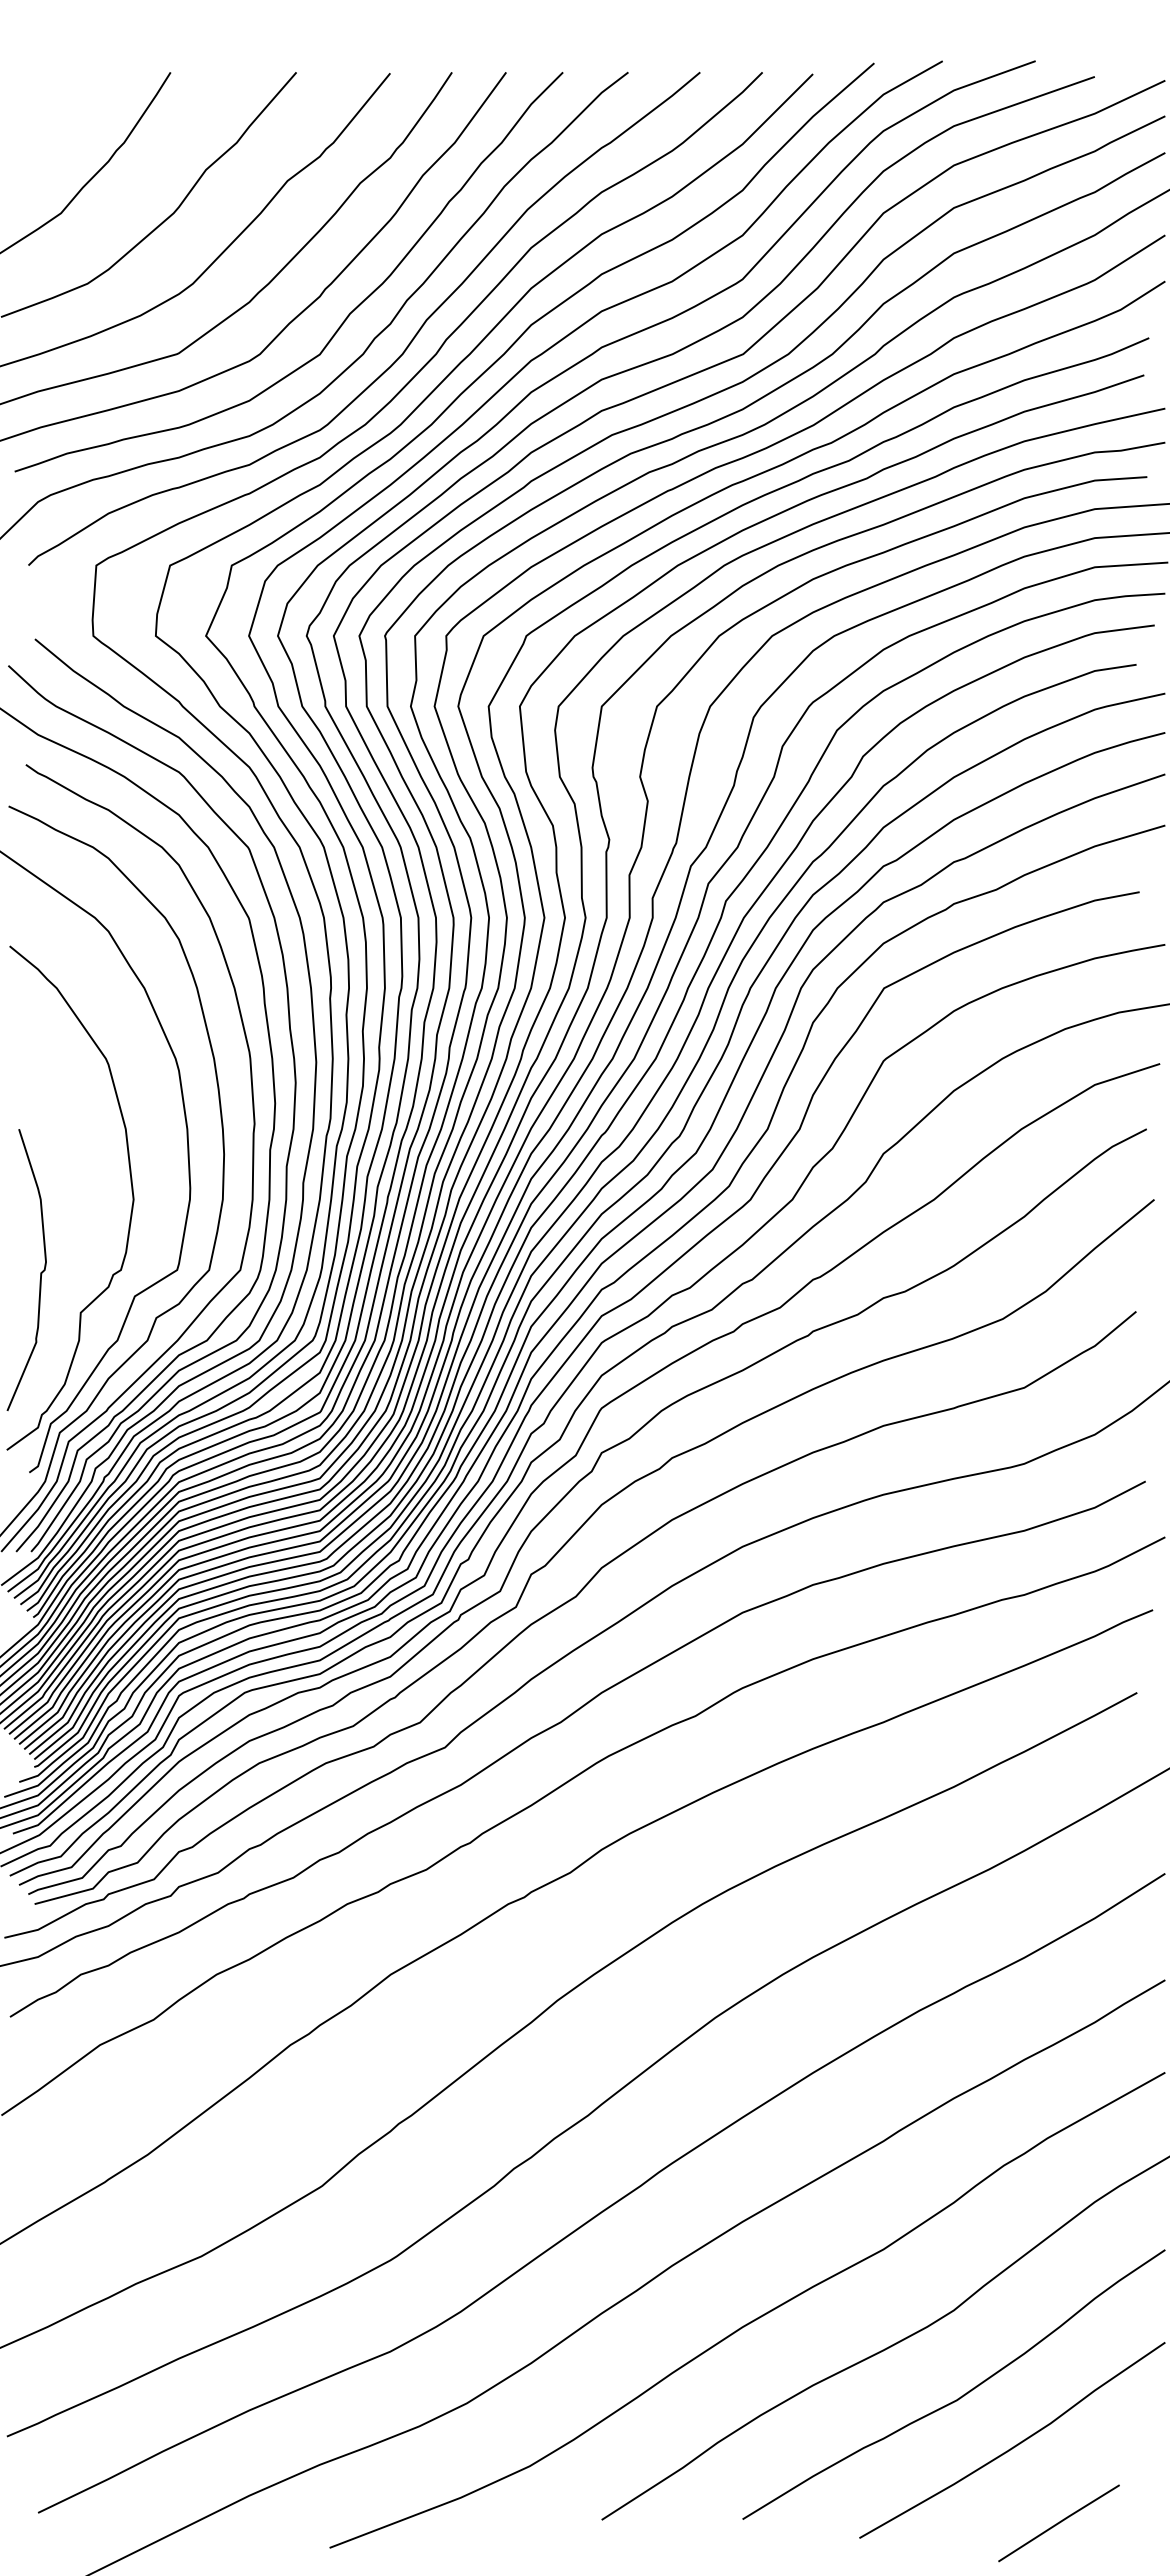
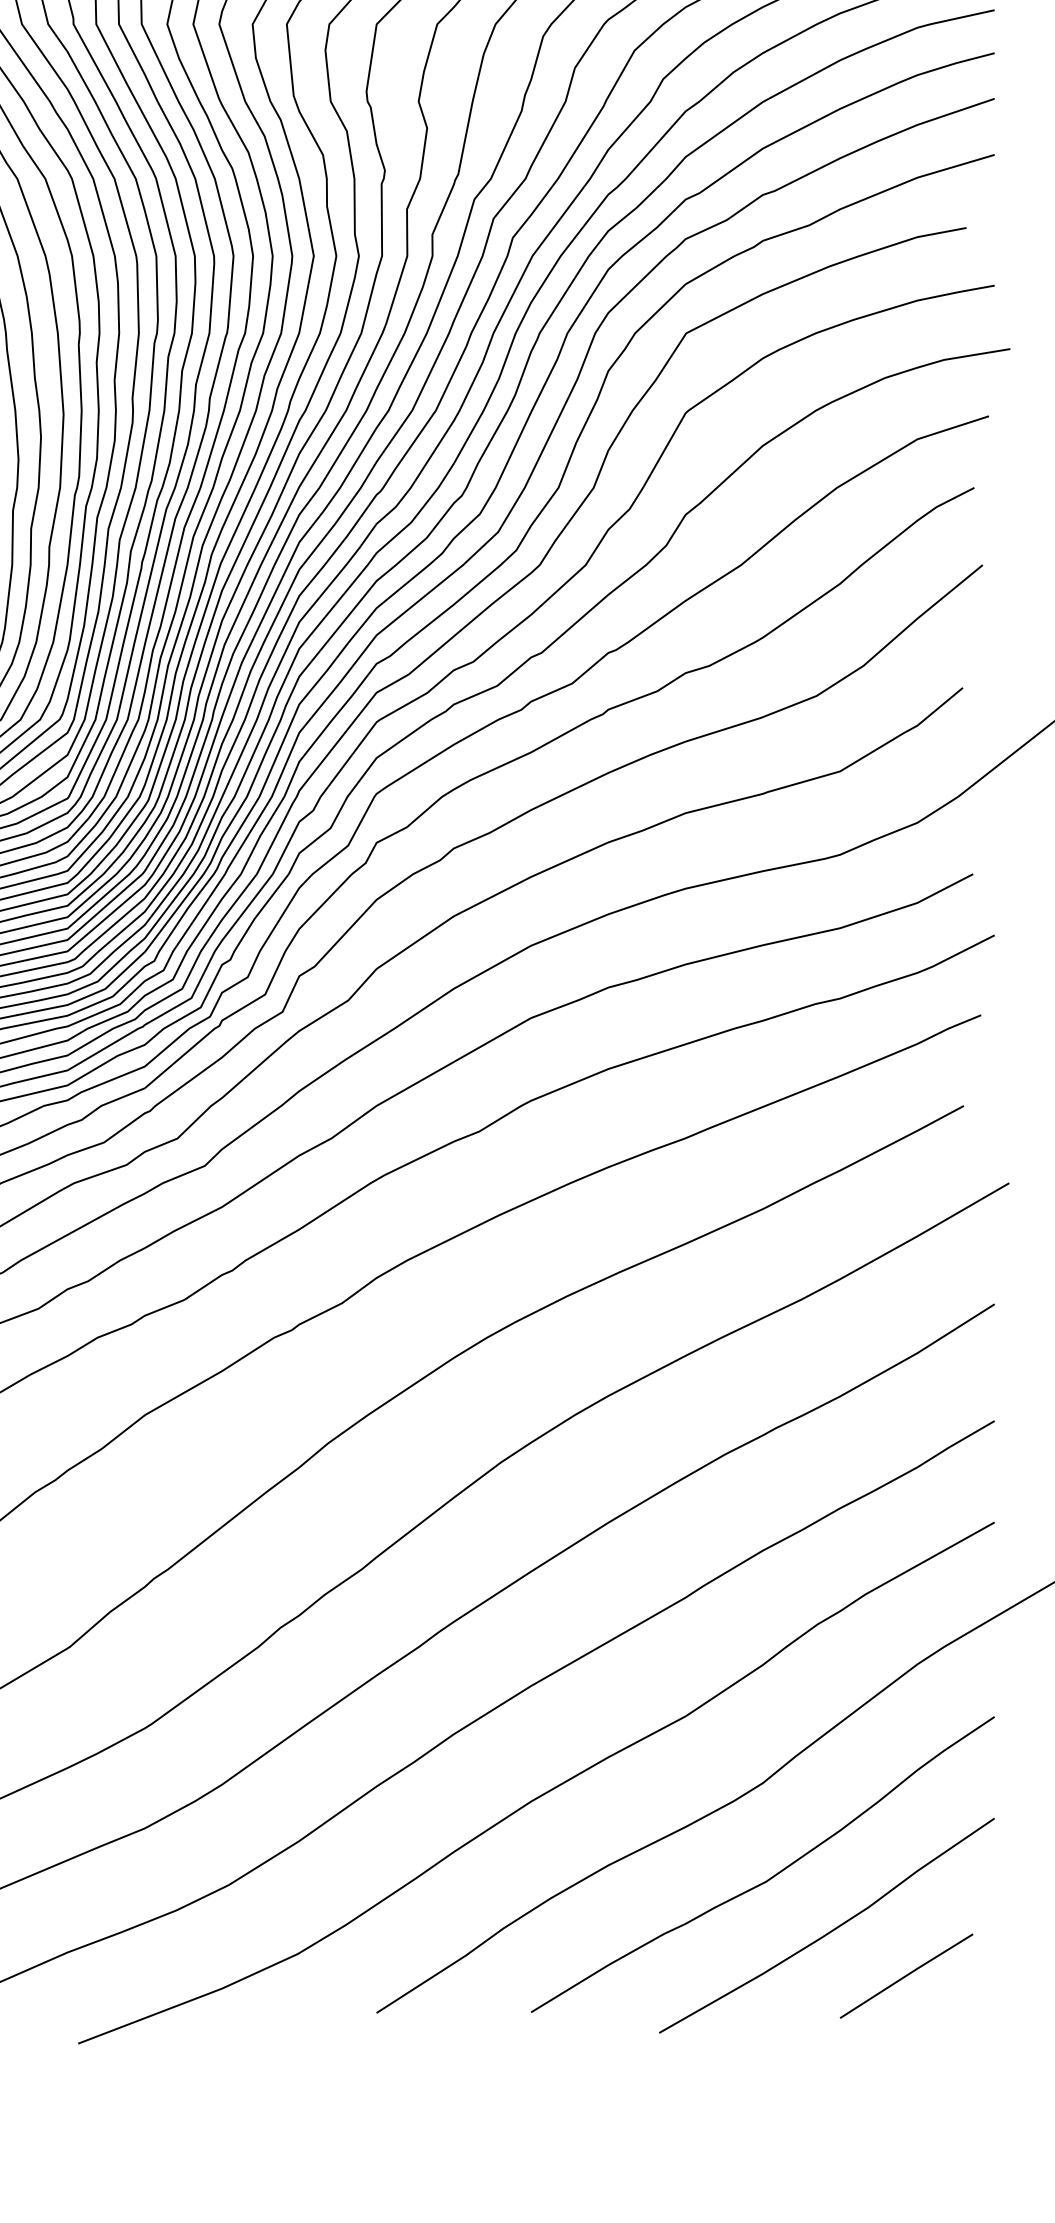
line: (1058, 2523) -> (906, 1976), moved

